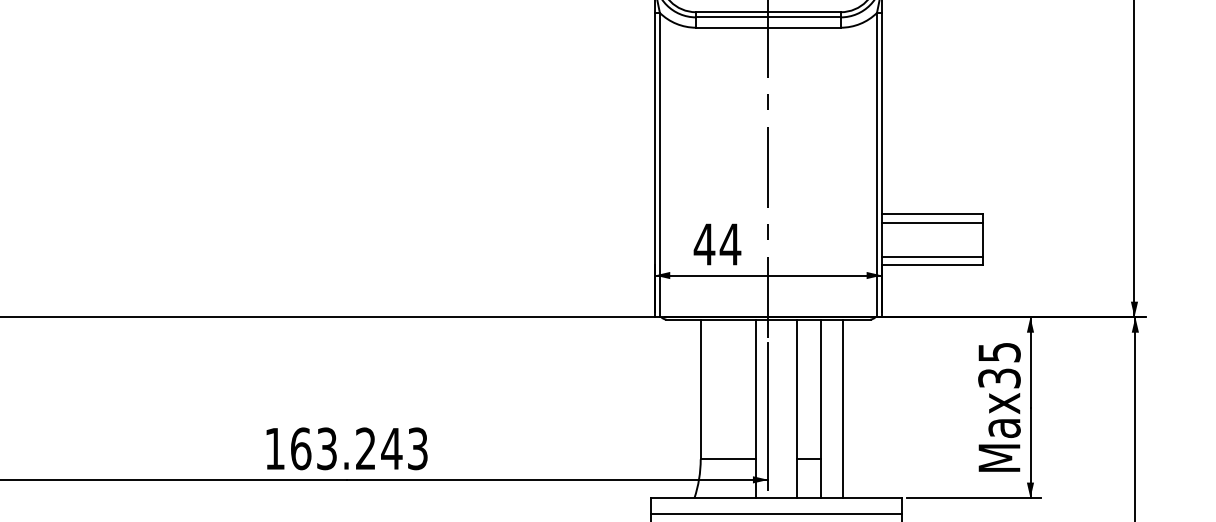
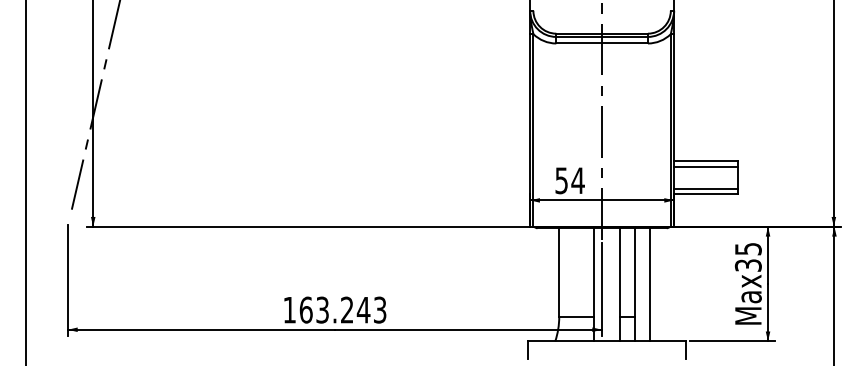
text: (704, 244) -> (561, 180), 44 -> 54
line: (775, 514) -> (606, 351), removed

